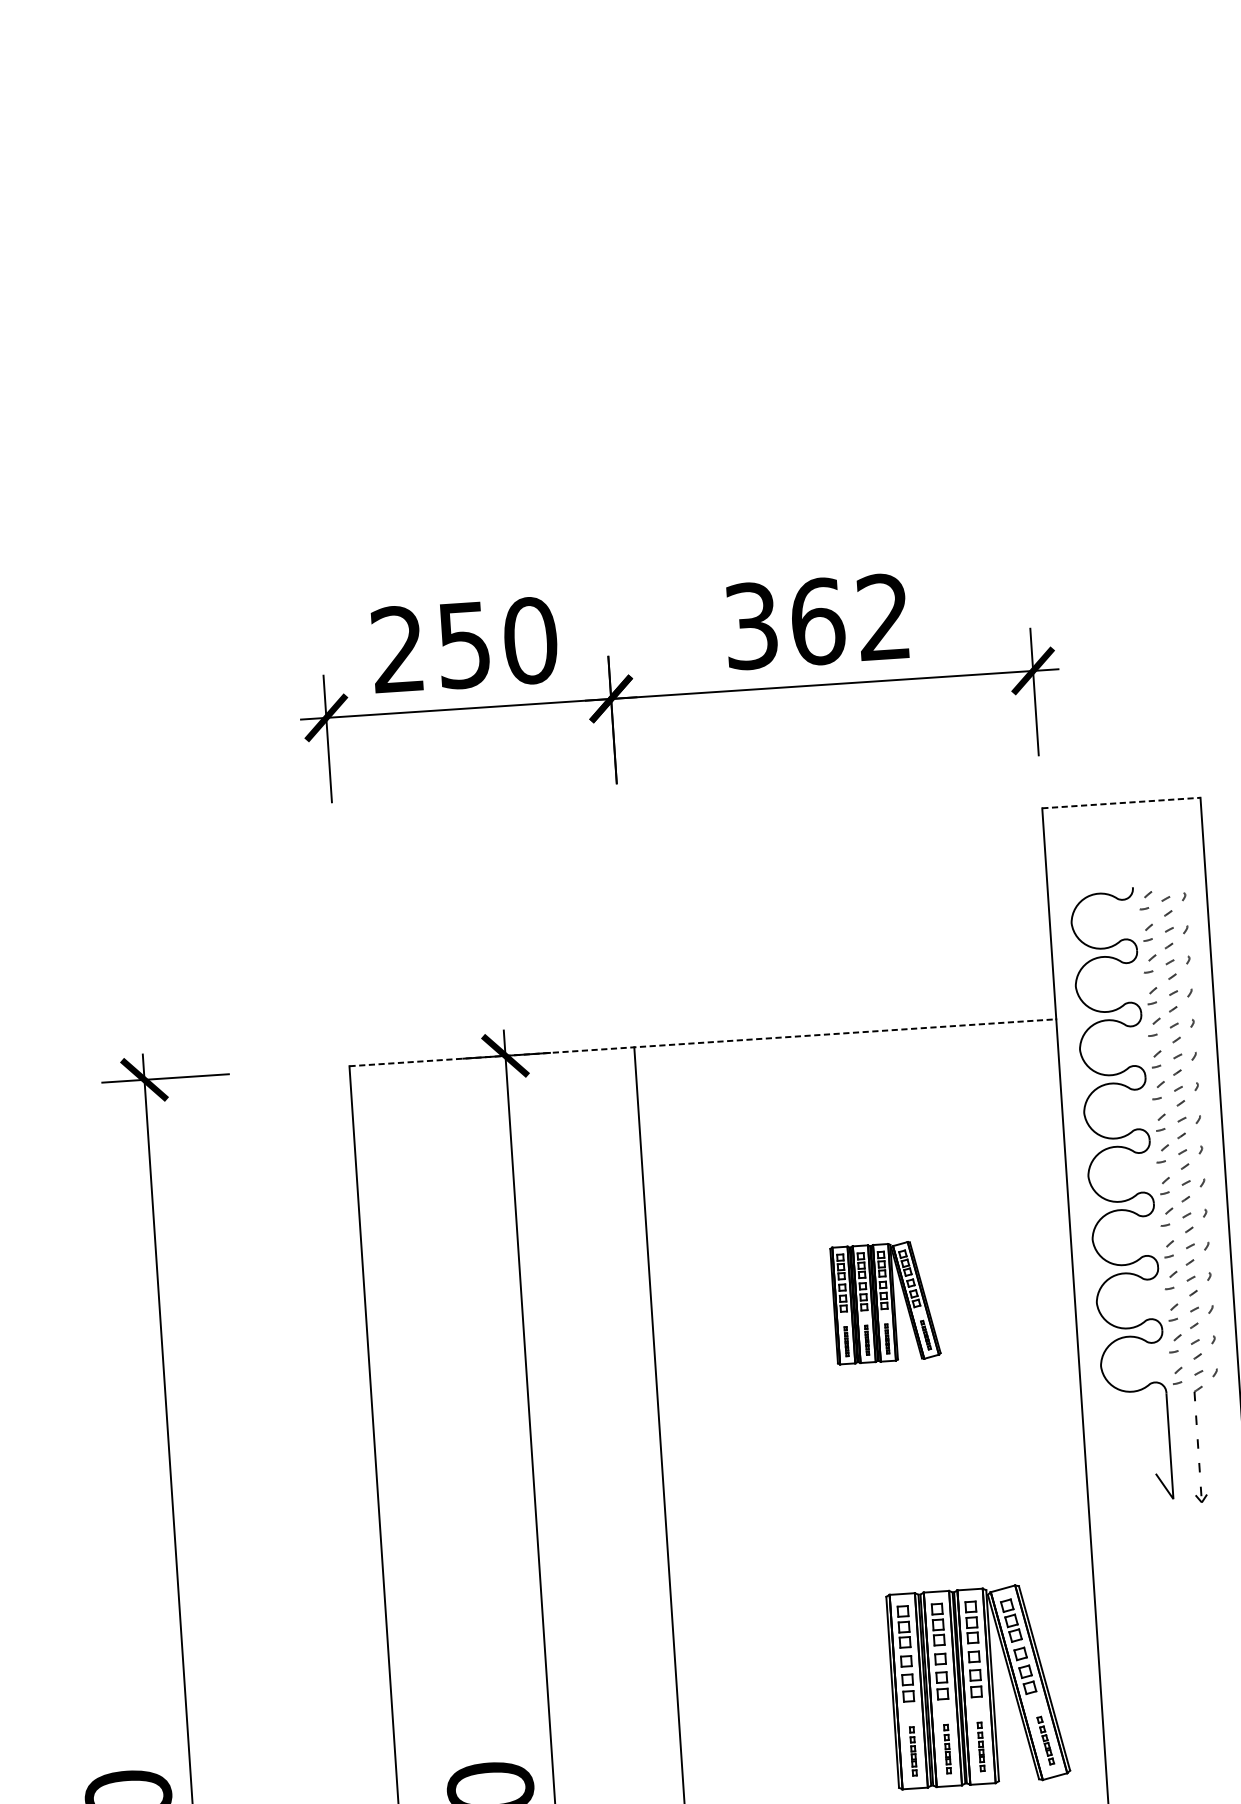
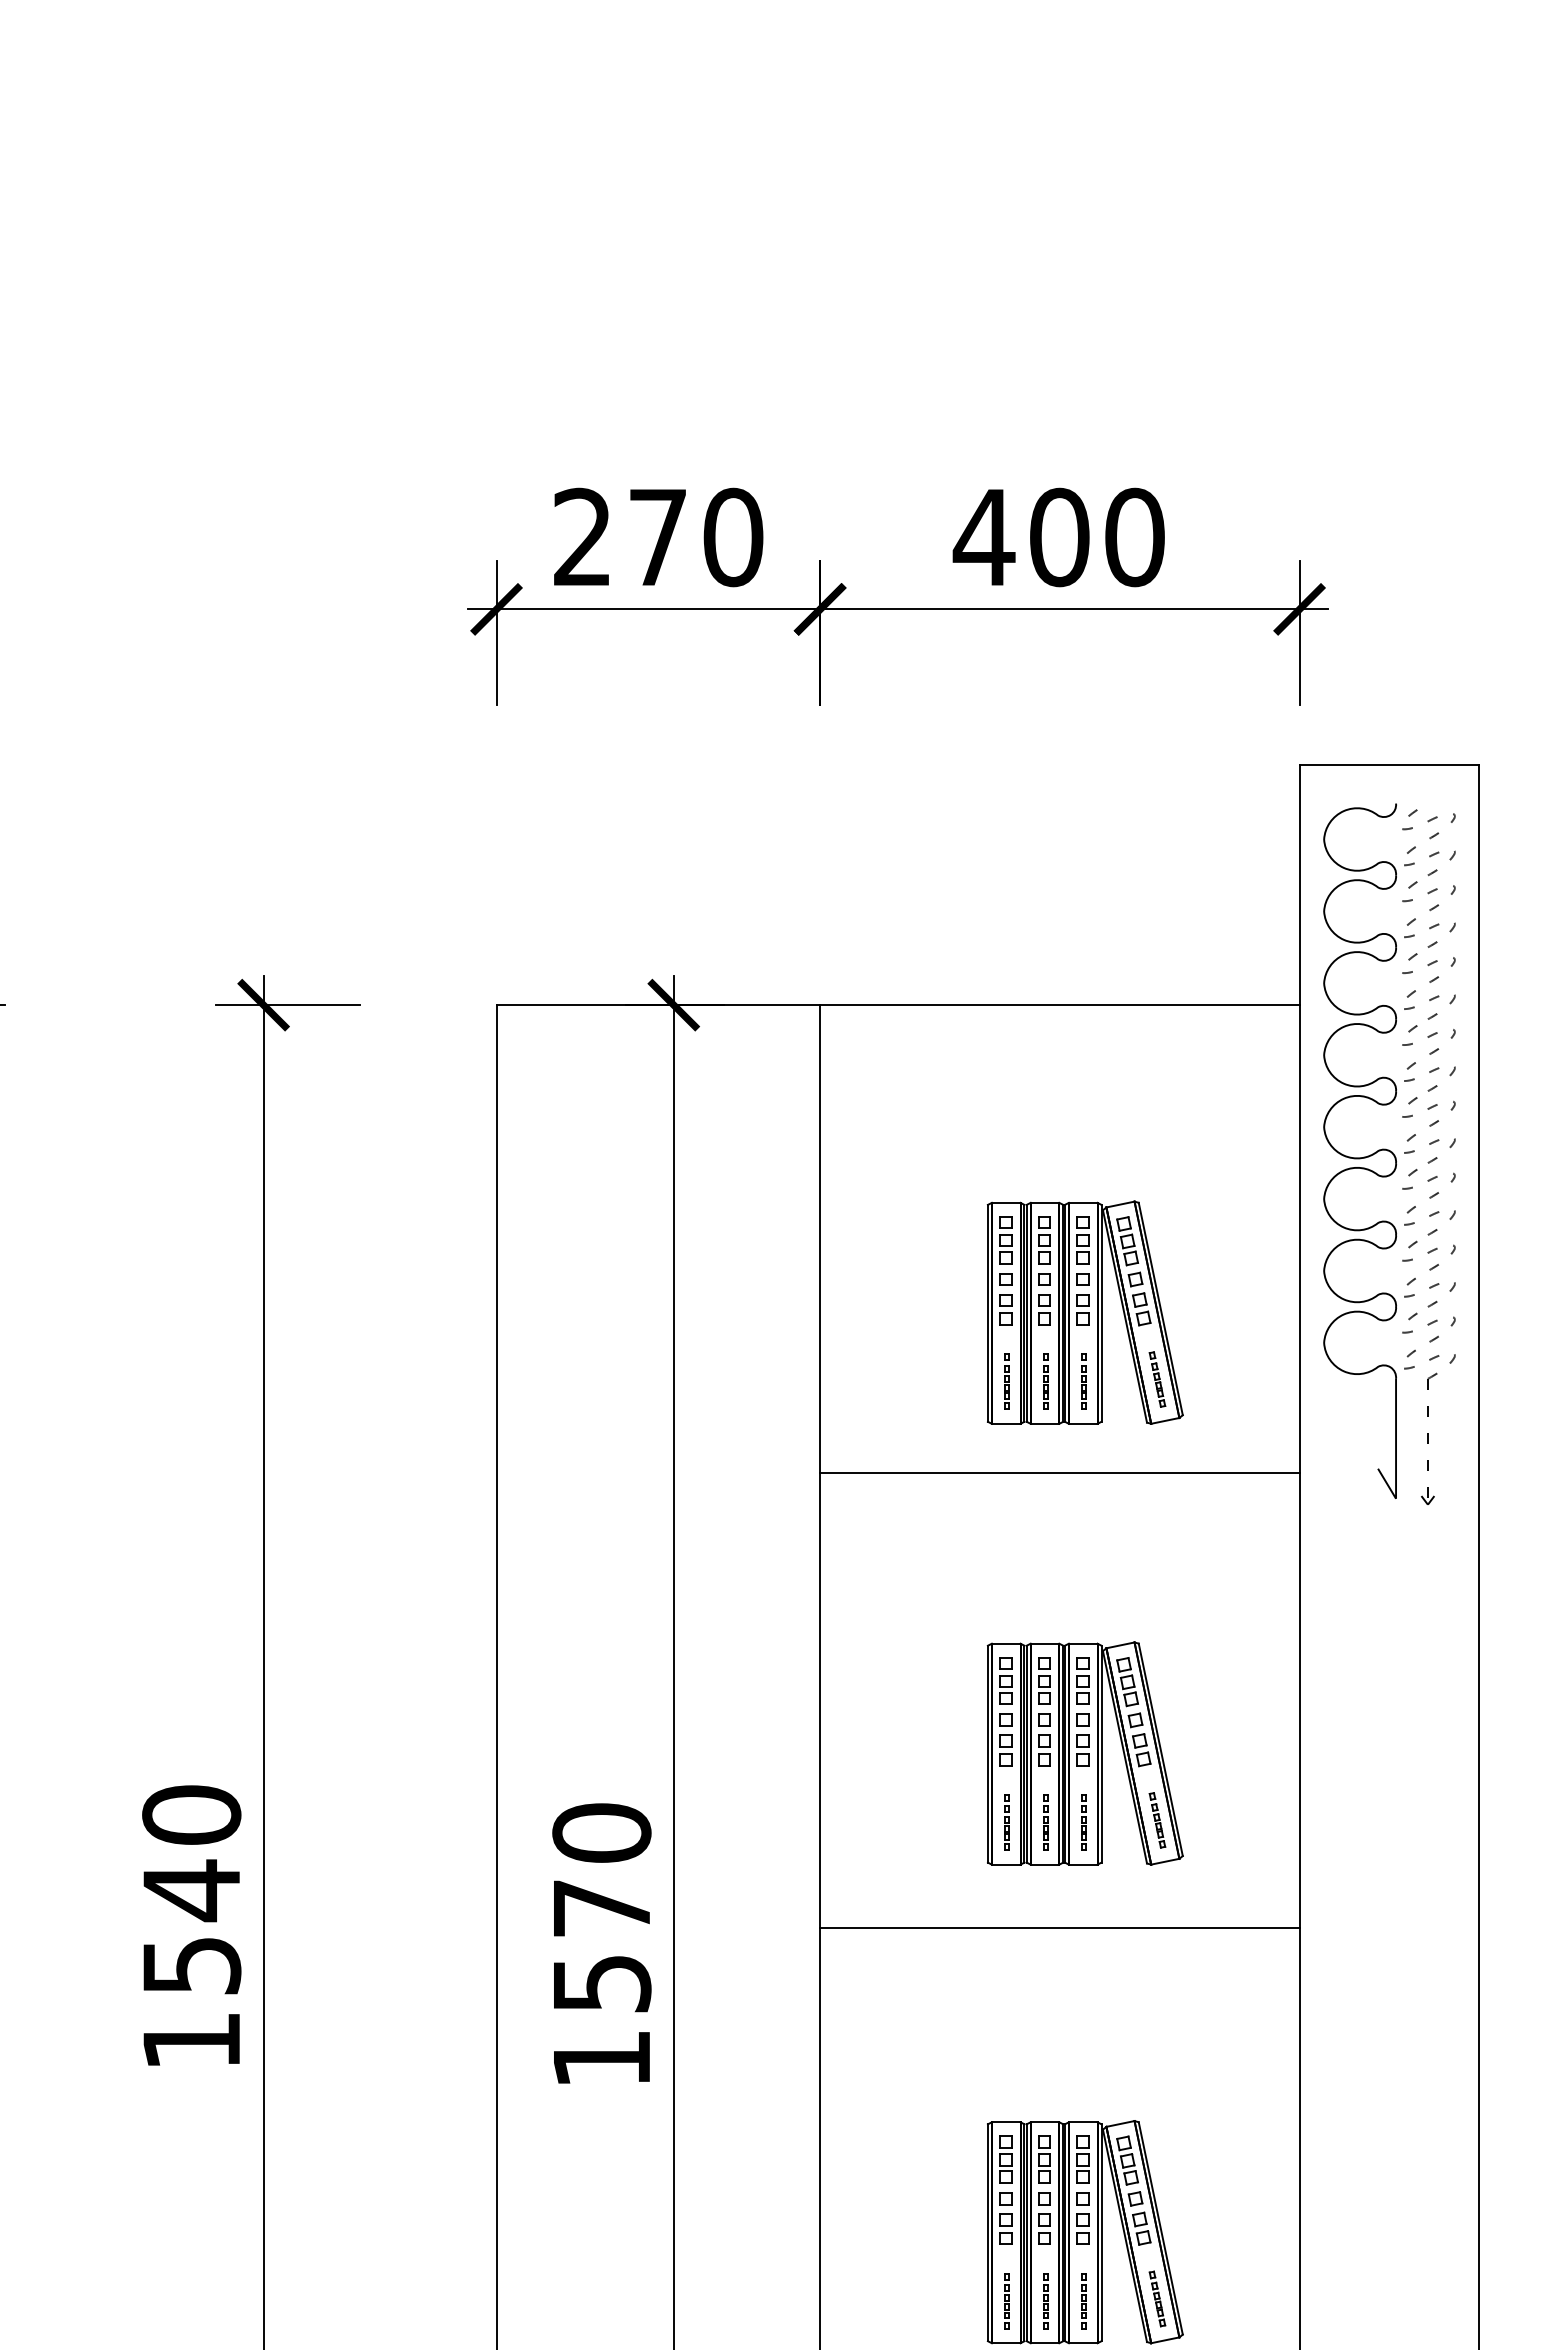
text: (816, 621) -> (1058, 537), 362 -> 400
text: (463, 646) -> (657, 538), 250 -> 270
line: (1121, 803) -> (1389, 765), dashed -> solid
line: (703, 1043) -> (898, 1005), dashed -> solid
part: (1147, 1195) -> (1389, 1153), moved
part: (884, 1302) -> (1084, 1312), size x1.67
line: (872, 1444) -> (1059, 1472), added
part: (977, 1686) -> (1084, 1753), moved

